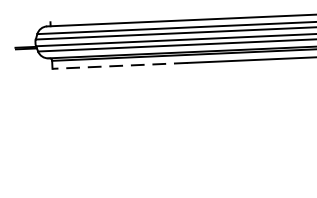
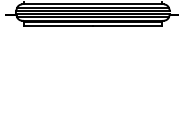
line: (120, 66) -> (58, 26), dashed -> solid

